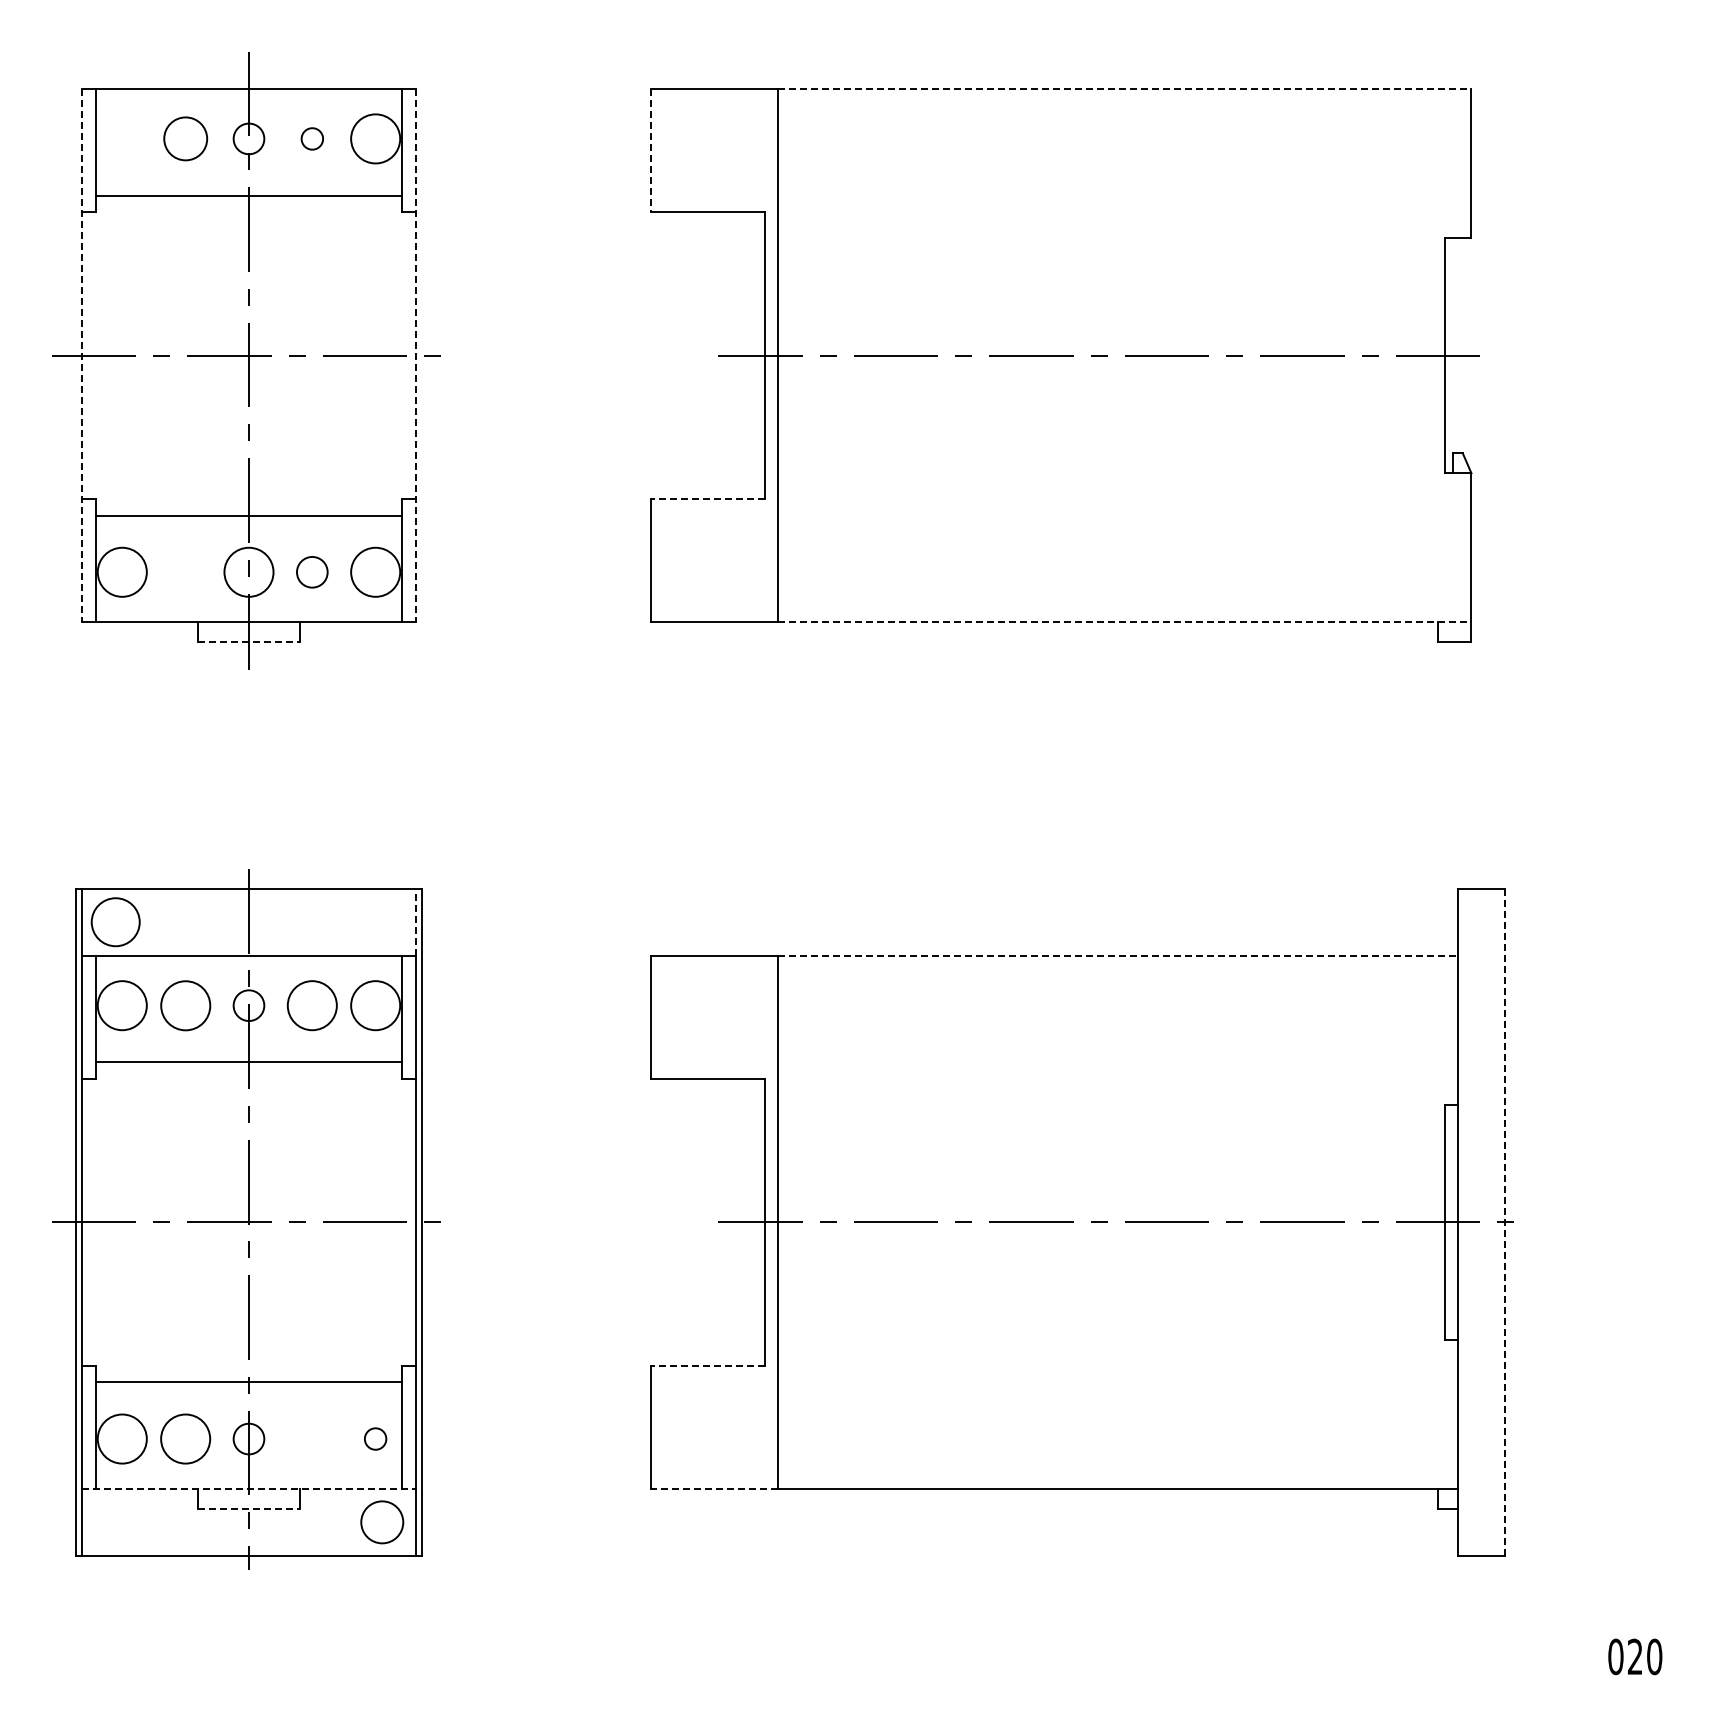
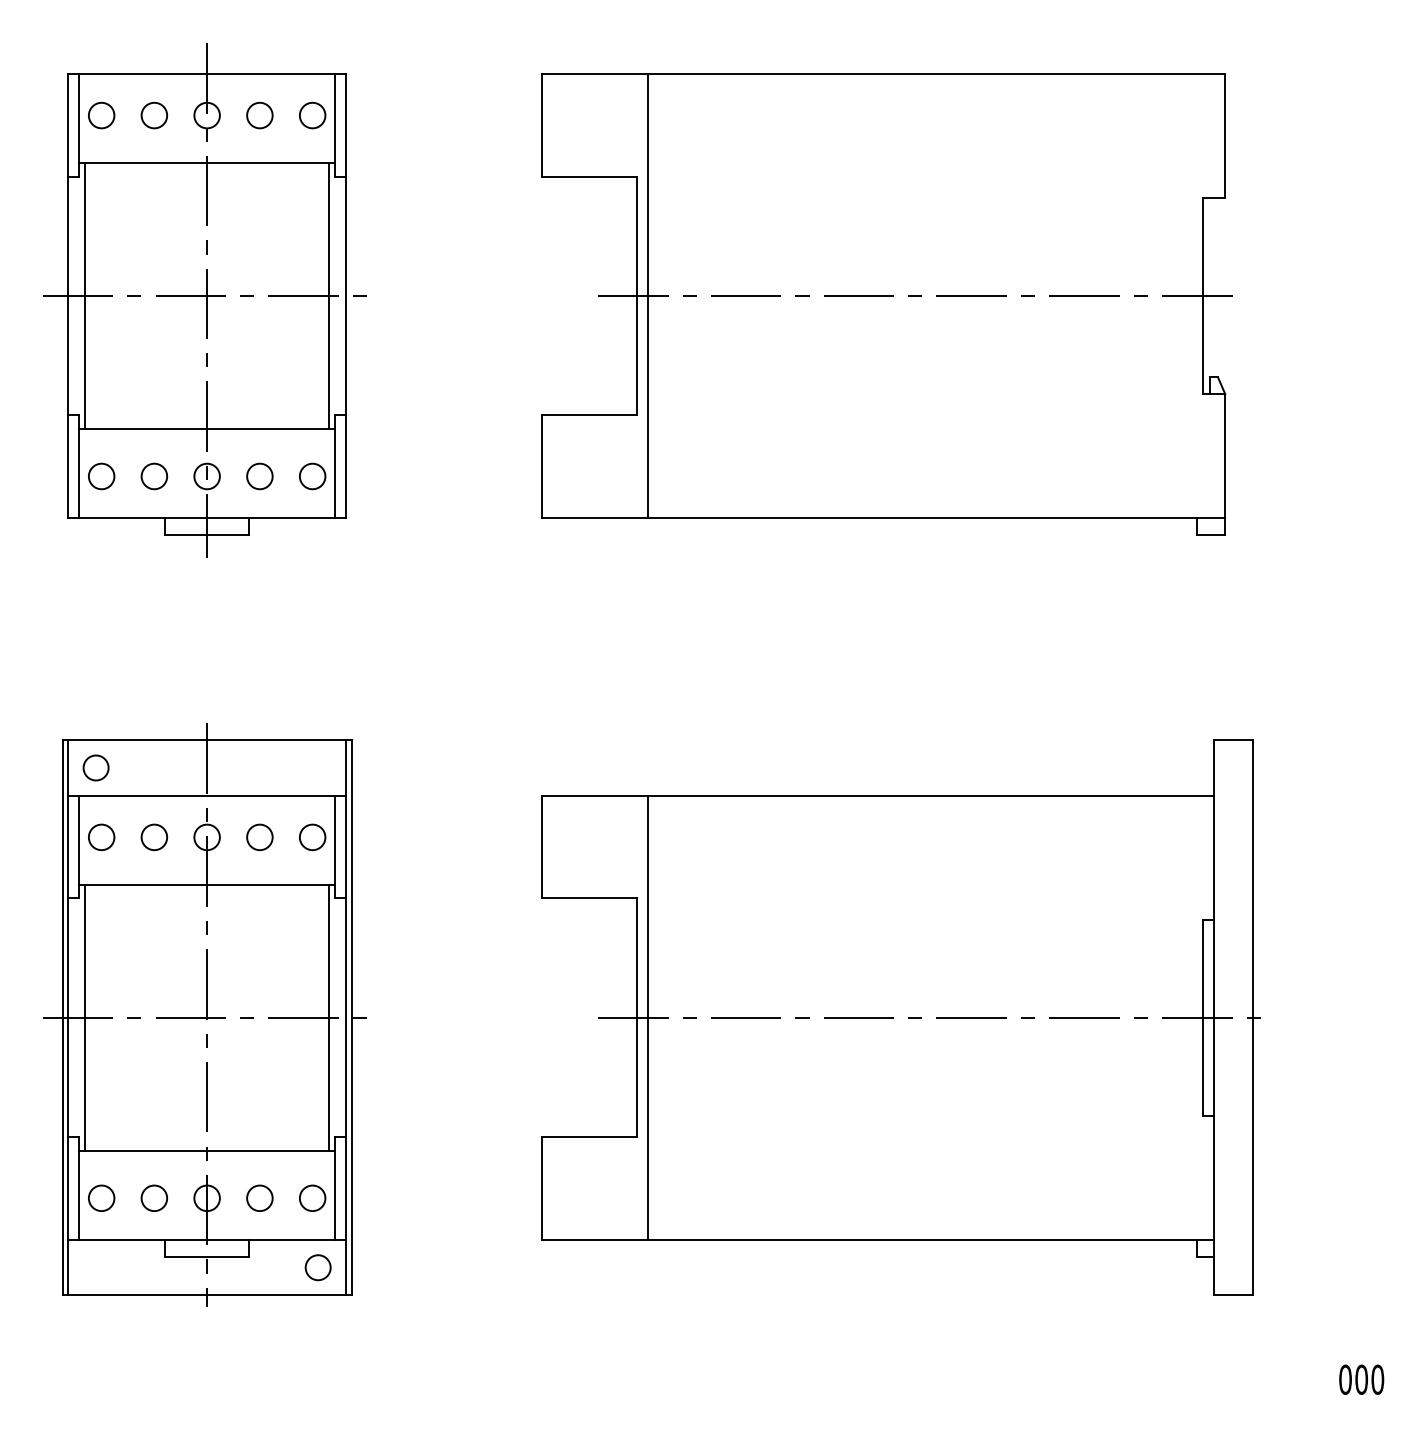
line: (1124, 88) -> (936, 73), dashed -> solid
circle: (122, 138) -> (101, 115), added
circle: (185, 138) -> (154, 115), size x0.71
circle: (312, 138) -> (260, 115), size x1.43
circle: (375, 138) -> (312, 115), size x0.62
line: (651, 150) -> (542, 125), dashed -> solid
line: (82, 355) -> (68, 295), dashed -> solid
line: (102, 355) -> (85, 295), added
line: (395, 355) -> (329, 295), added
line: (415, 355) -> (345, 295), dashed -> solid
line: (708, 498) -> (589, 415), dashed -> solid
circle: (121, 571) -> (100, 475), size x0.62
circle: (248, 571) -> (206, 475), size x0.62
circle: (375, 571) -> (312, 475), size x0.62
circle: (185, 572) -> (154, 476), added
line: (1124, 622) -> (936, 518), dashed -> solid
line: (249, 642) -> (207, 534), dashed -> solid
line: (415, 921) -> (345, 767), dashed -> solid
circle: (115, 922) -> (95, 768), size x0.62
line: (1118, 955) -> (931, 795), dashed -> solid
circle: (121, 1005) -> (100, 837), size x0.62
circle: (185, 1005) -> (154, 837), size x0.62
circle: (312, 1005) -> (260, 837), size x0.62
circle: (375, 1005) -> (312, 837), size x0.62
line: (102, 1222) -> (85, 1017), added
line: (395, 1222) -> (329, 1017), added
line: (1504, 1222) -> (1252, 1017), dashed -> solid
line: (708, 1365) -> (589, 1137), dashed -> solid
circle: (121, 1438) -> (100, 1197), size x0.62
circle: (185, 1438) -> (154, 1197), size x0.62
circle: (312, 1438) -> (260, 1197), added
circle: (375, 1438) -> (312, 1197), size x1.43
line: (249, 1489) -> (207, 1240), dashed -> solid
line: (714, 1489) -> (594, 1240), dashed -> solid
line: (249, 1509) -> (207, 1256), dashed -> solid
circle: (382, 1522) -> (318, 1267), size x0.71
text: (1634, 1656) -> (1361, 1379), 020 -> 000

